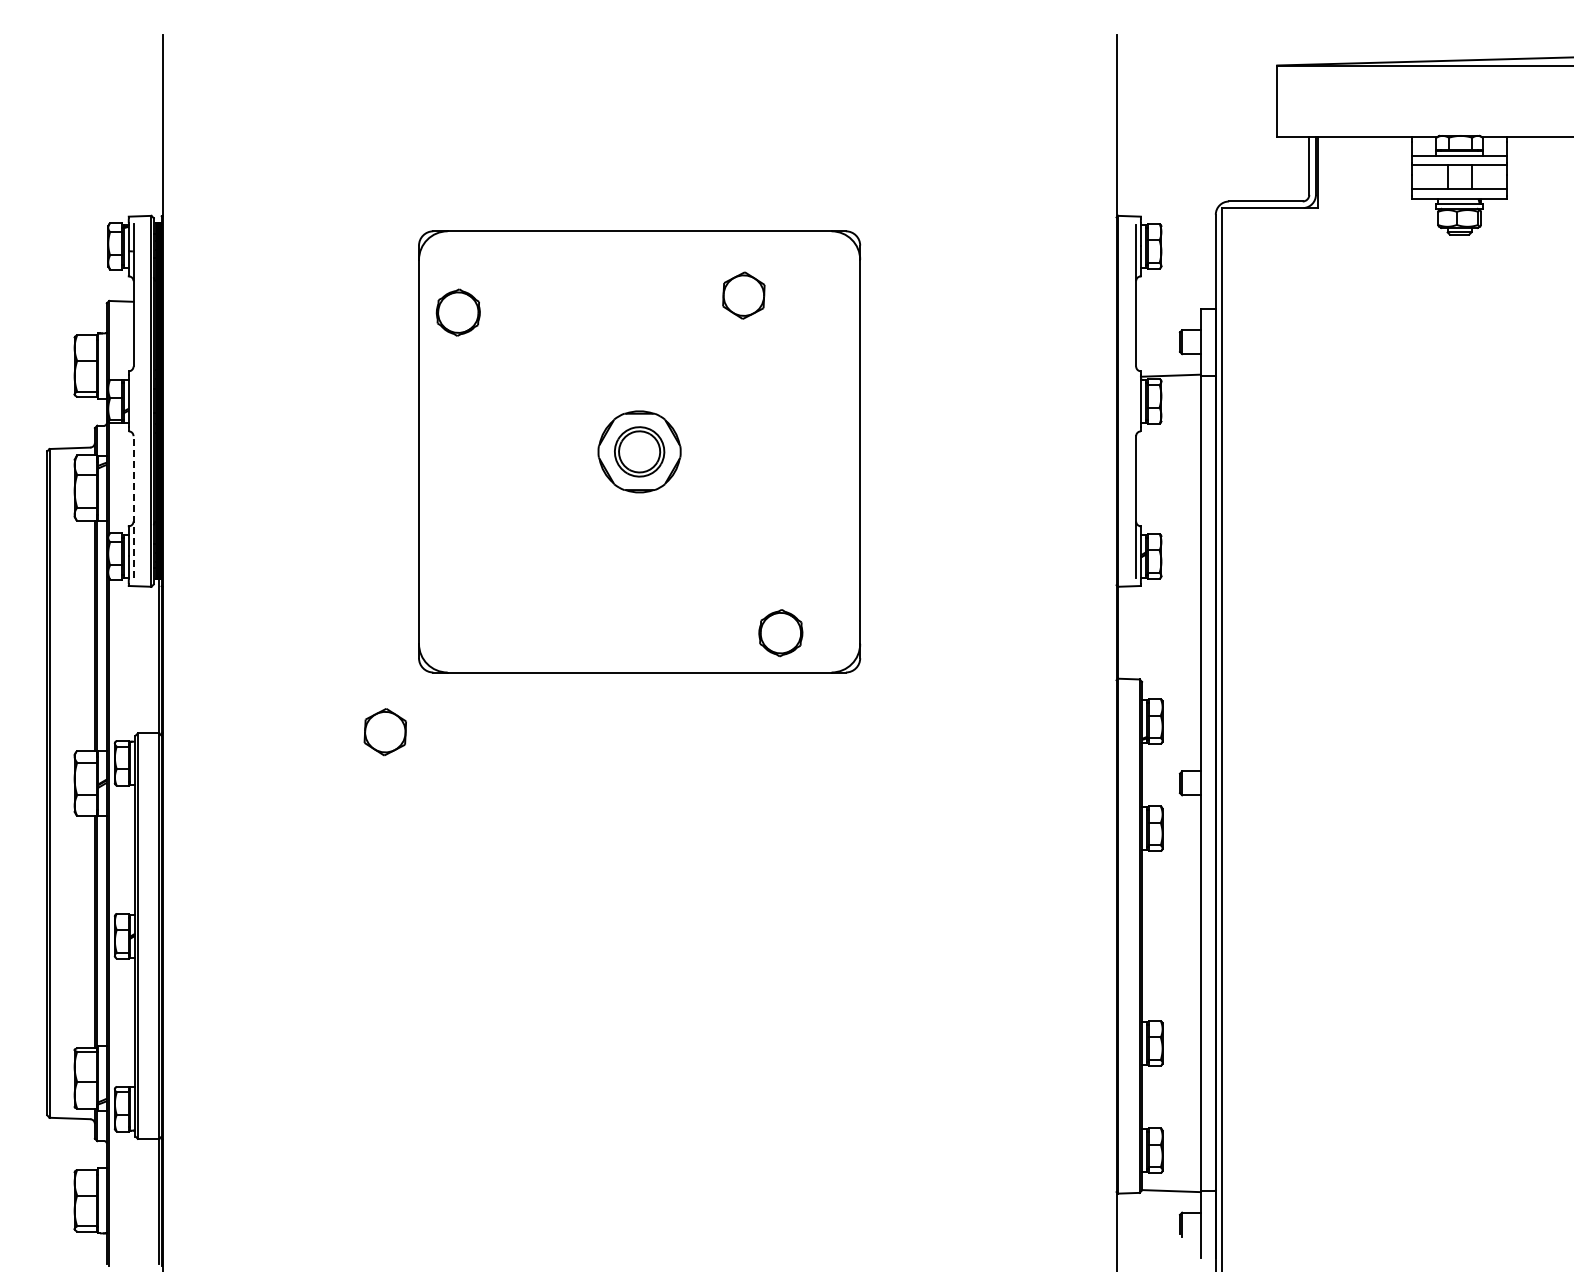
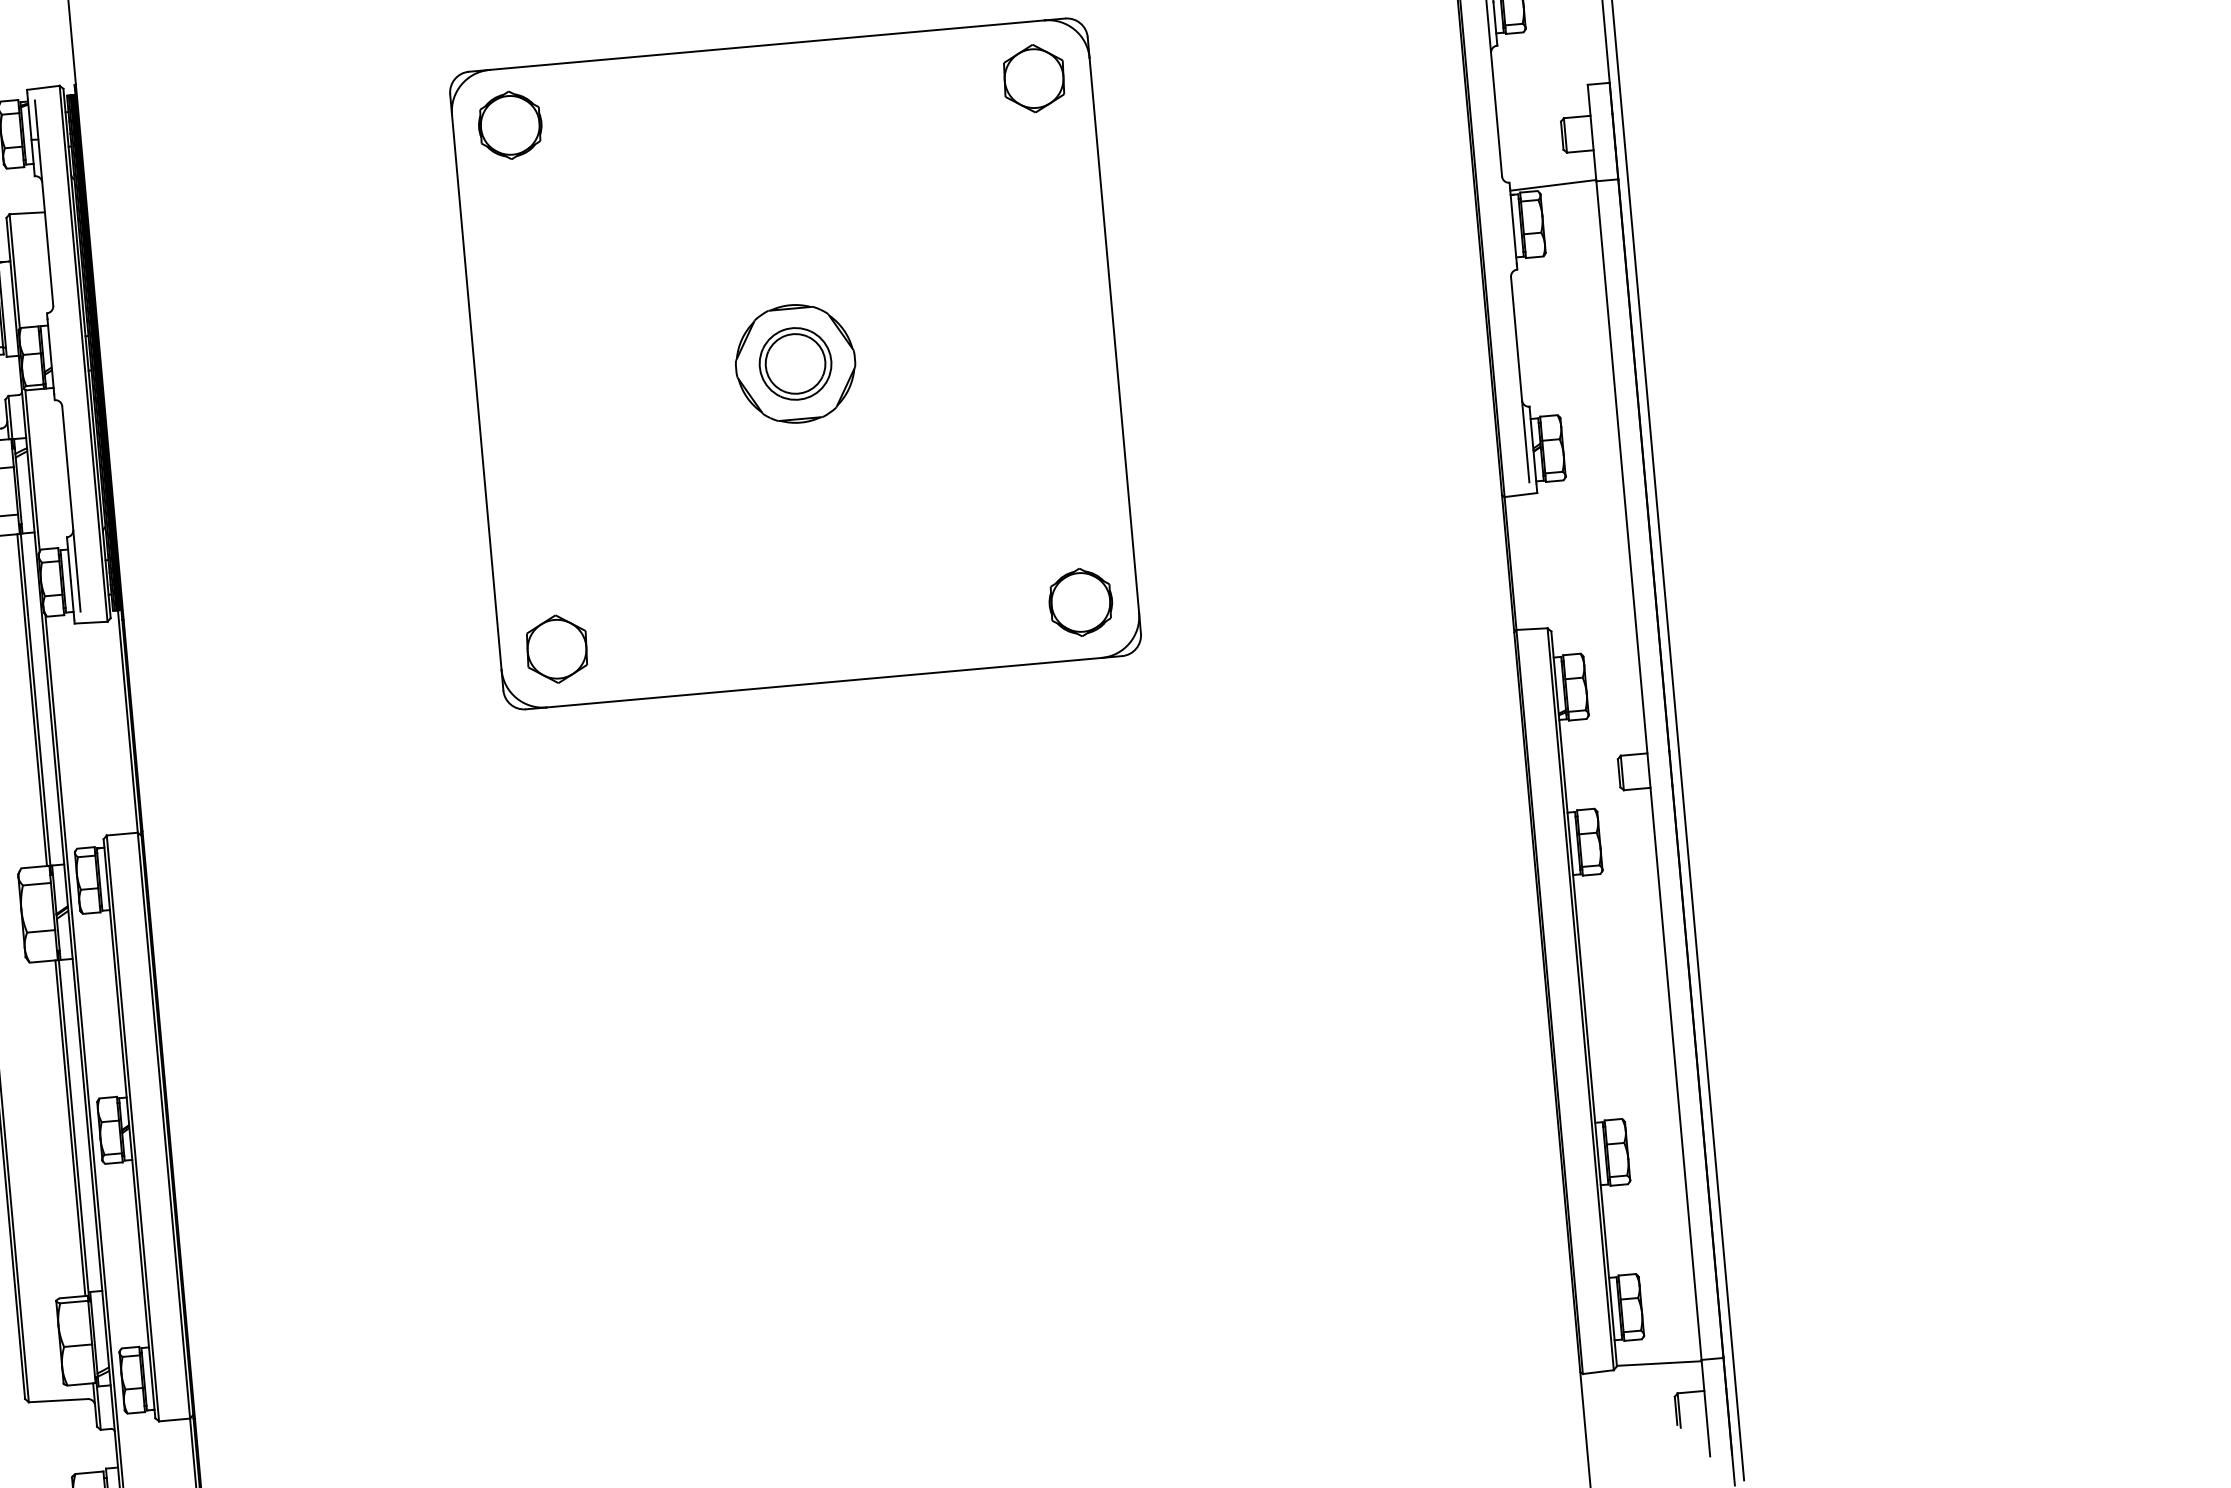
part: (743, 295) -> (1033, 78), moved
part: (457, 312) -> (509, 125), moved
line: (133, 507) -> (71, 509), dashed -> solid
part: (780, 633) -> (1080, 603), moved
part: (384, 732) -> (555, 649), moved

